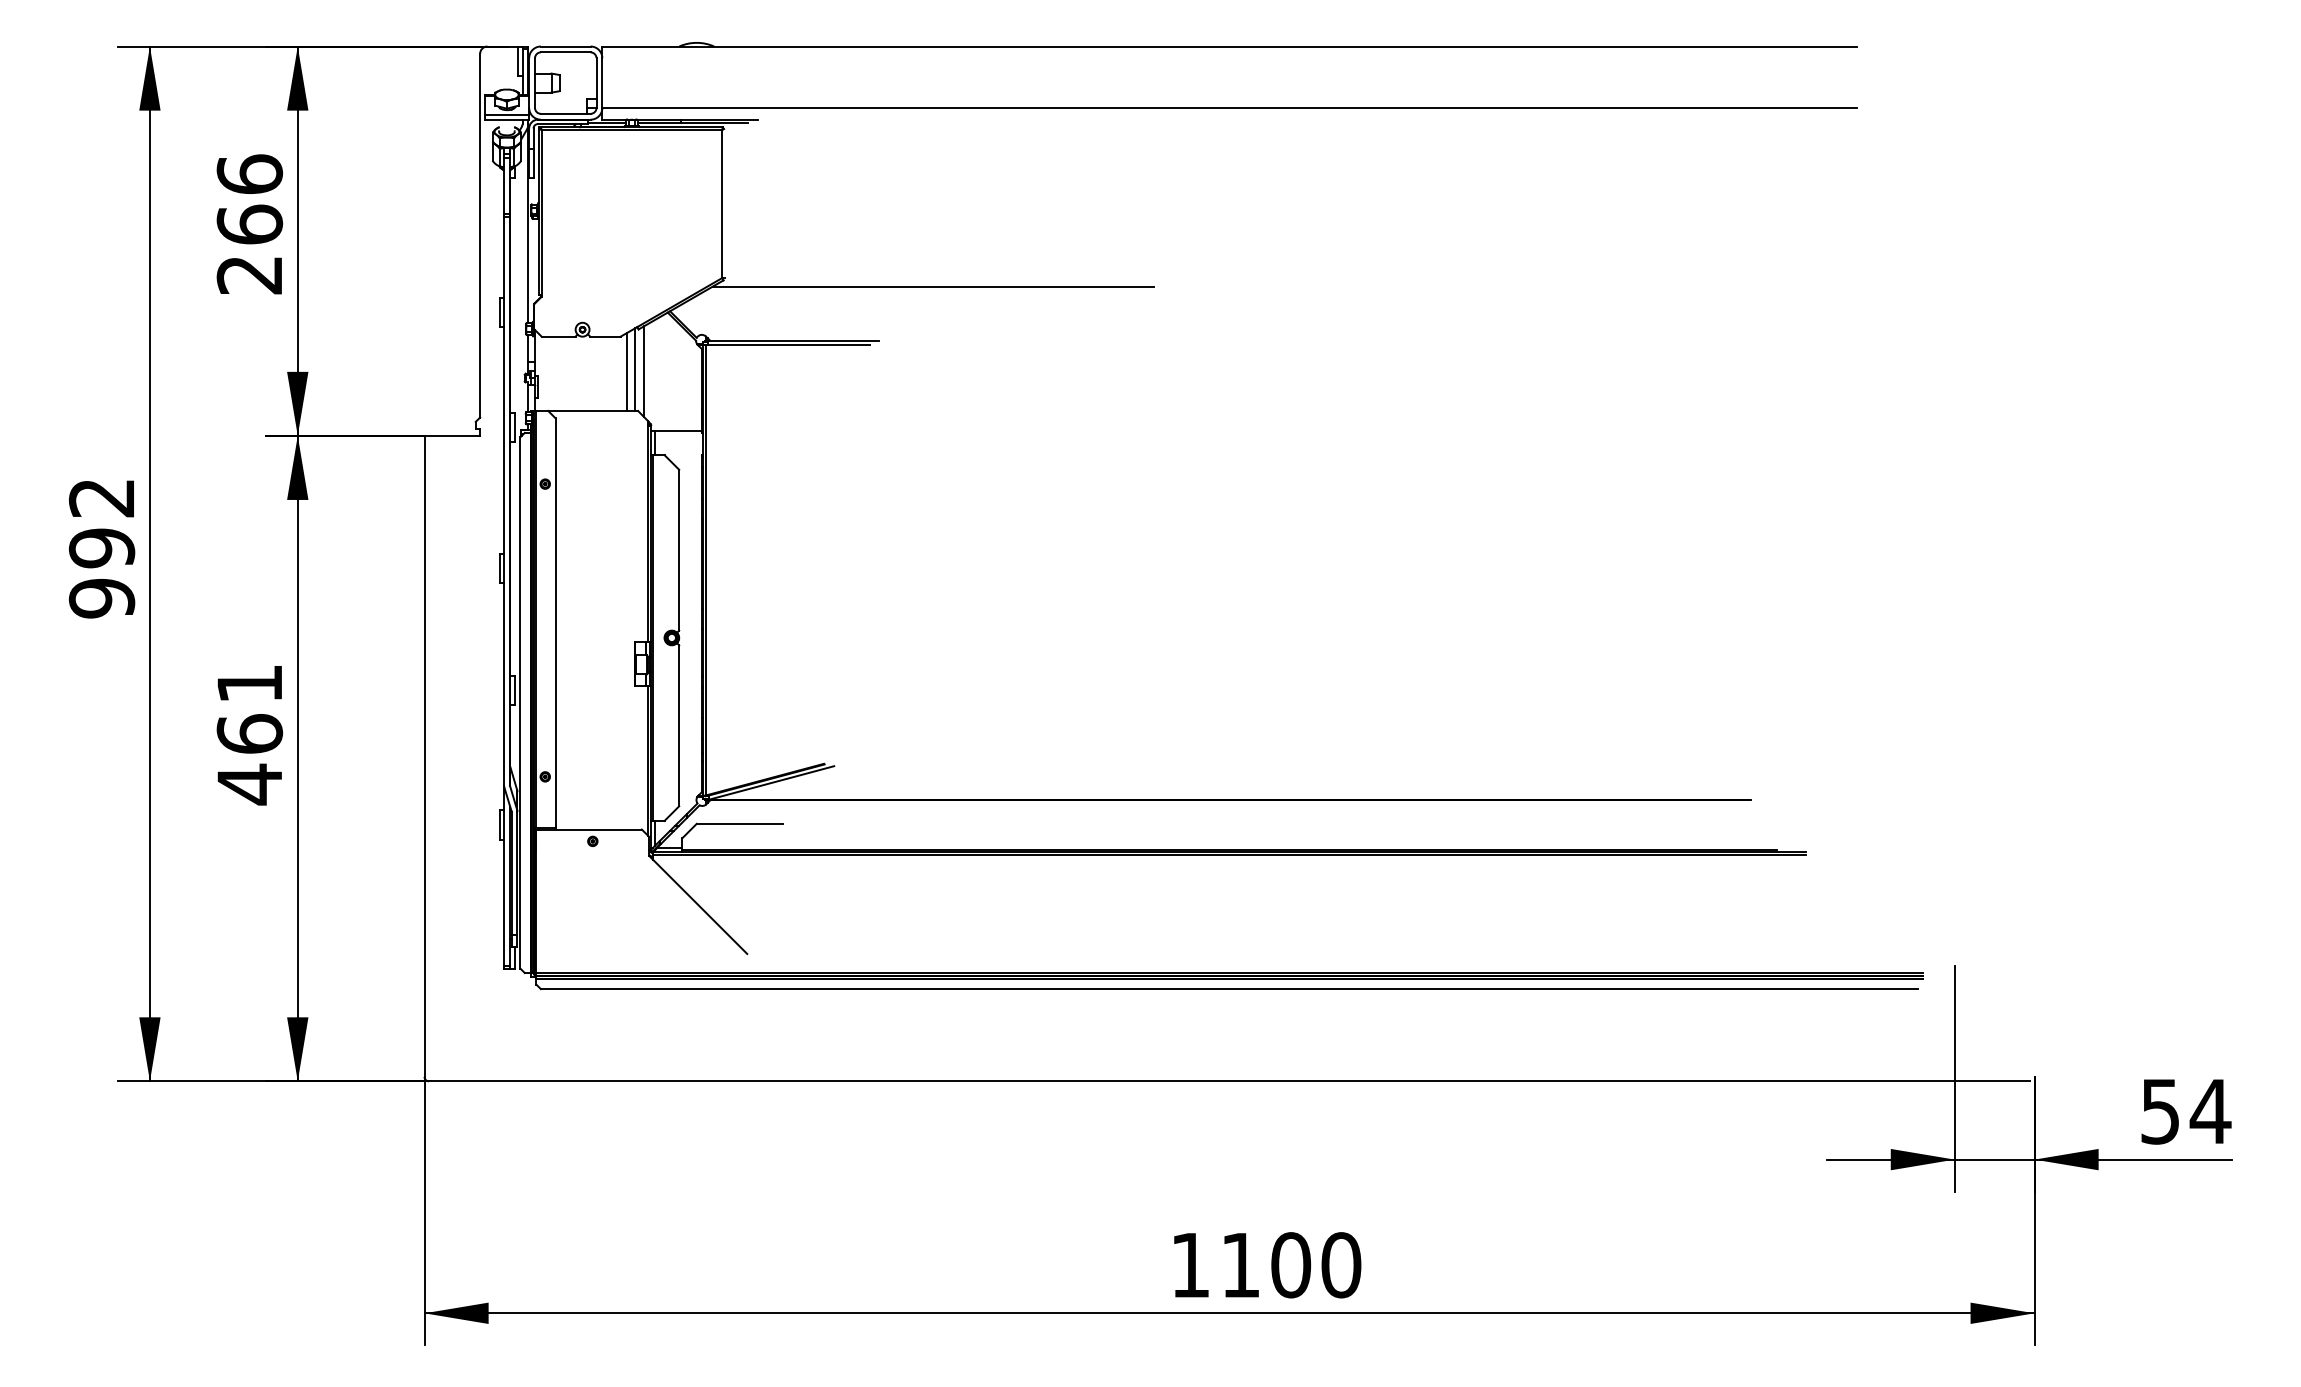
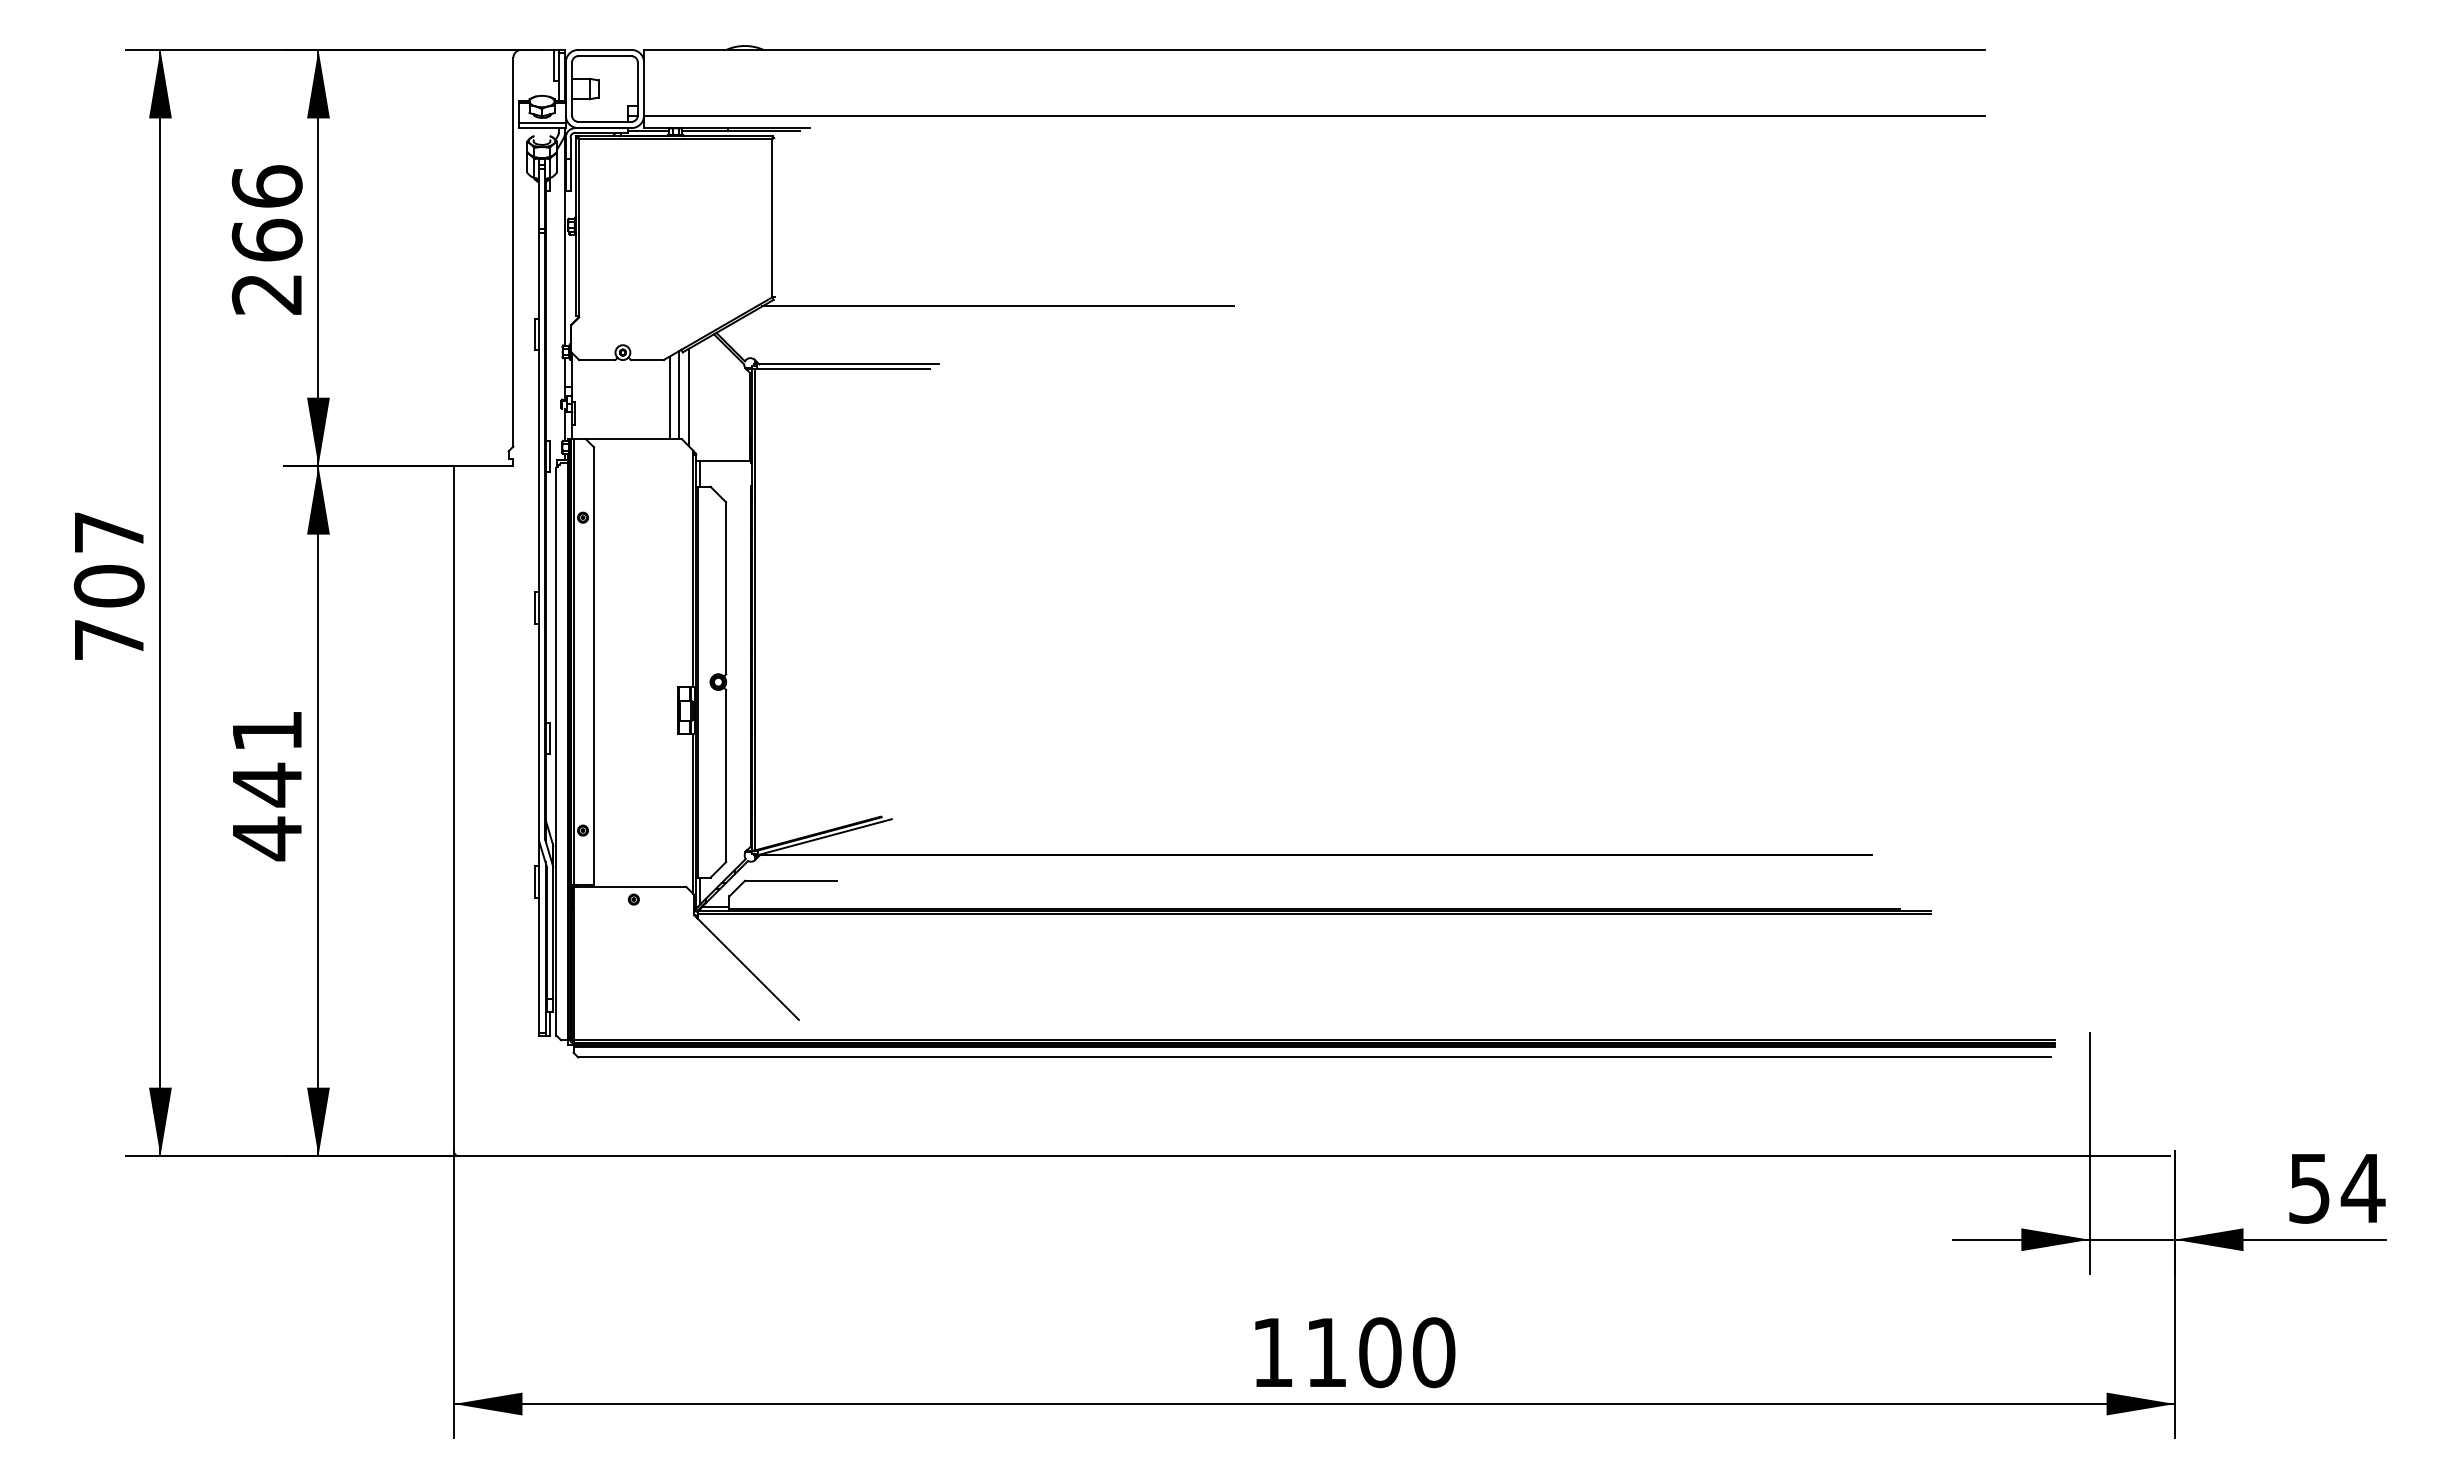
text: (101, 548) -> (108, 586), 992 -> 707
text: (249, 733) -> (266, 784), 461 -> 441

